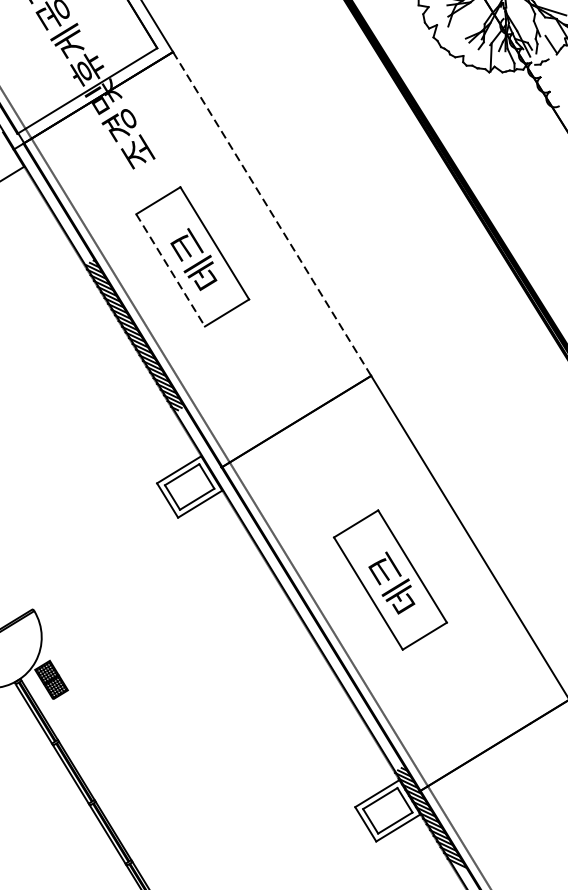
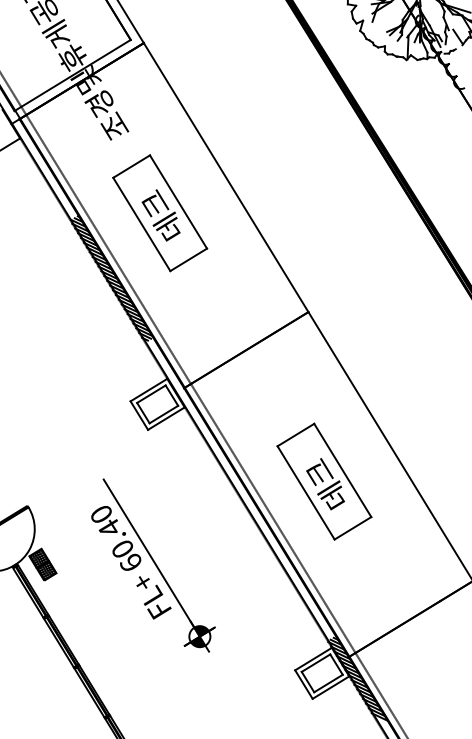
line: (272, 213) -> (226, 177), dashed -> solid
line: (170, 270) -> (141, 224), dashed -> solid
part: (184, 680) -> (153, 565), added

